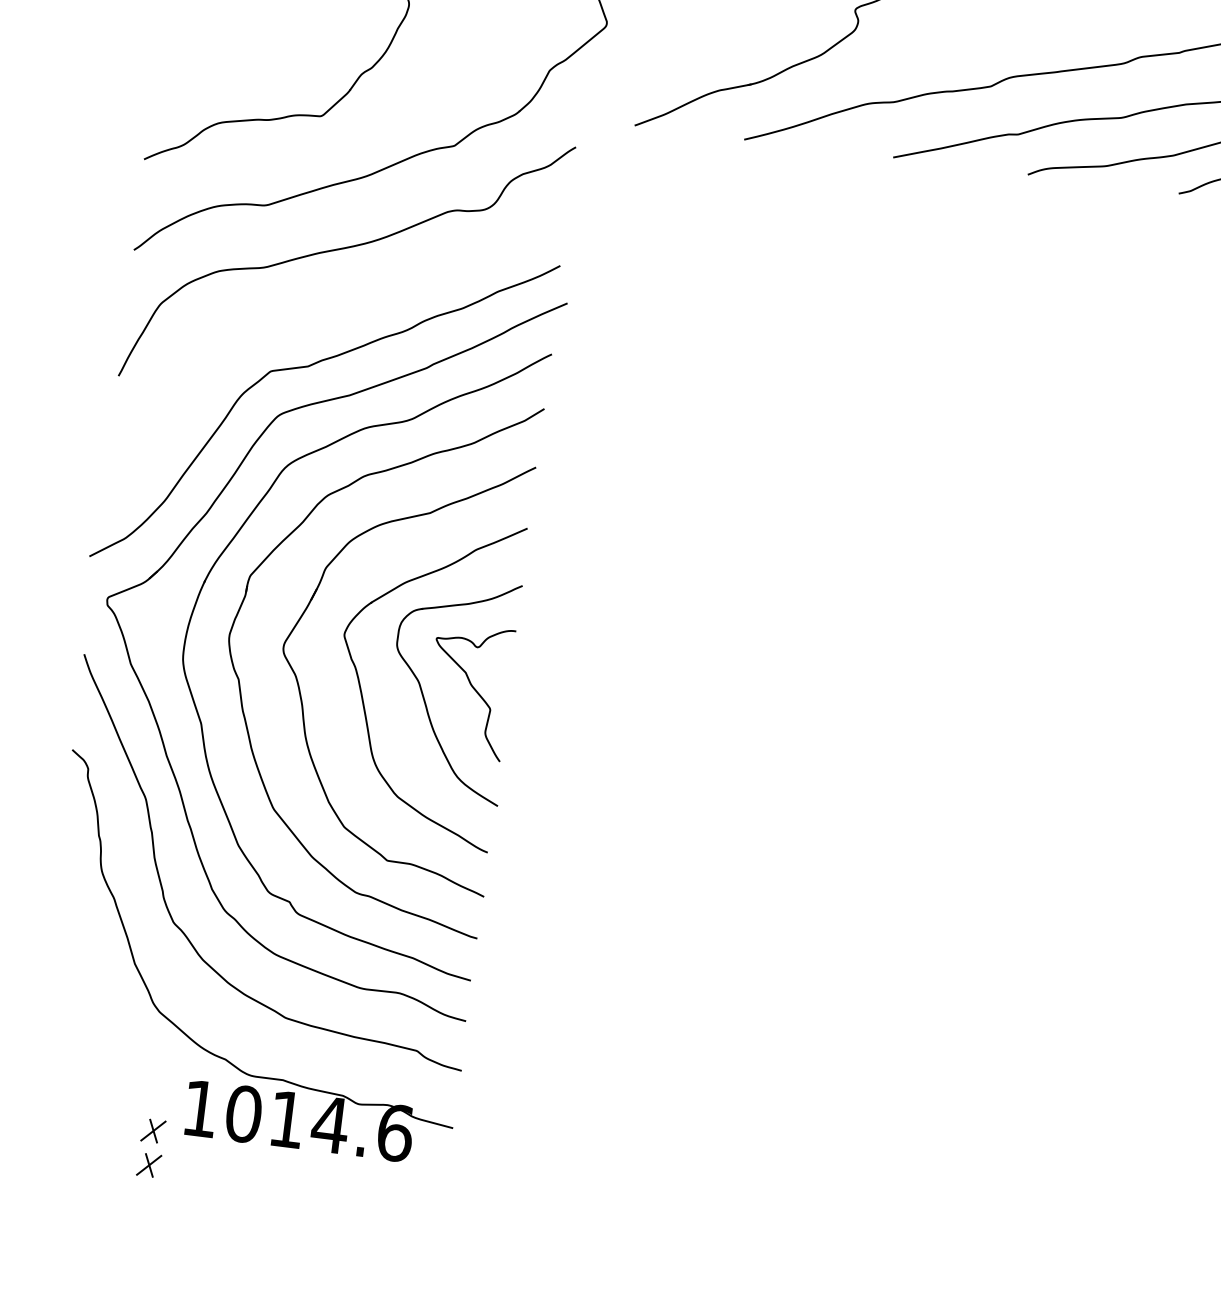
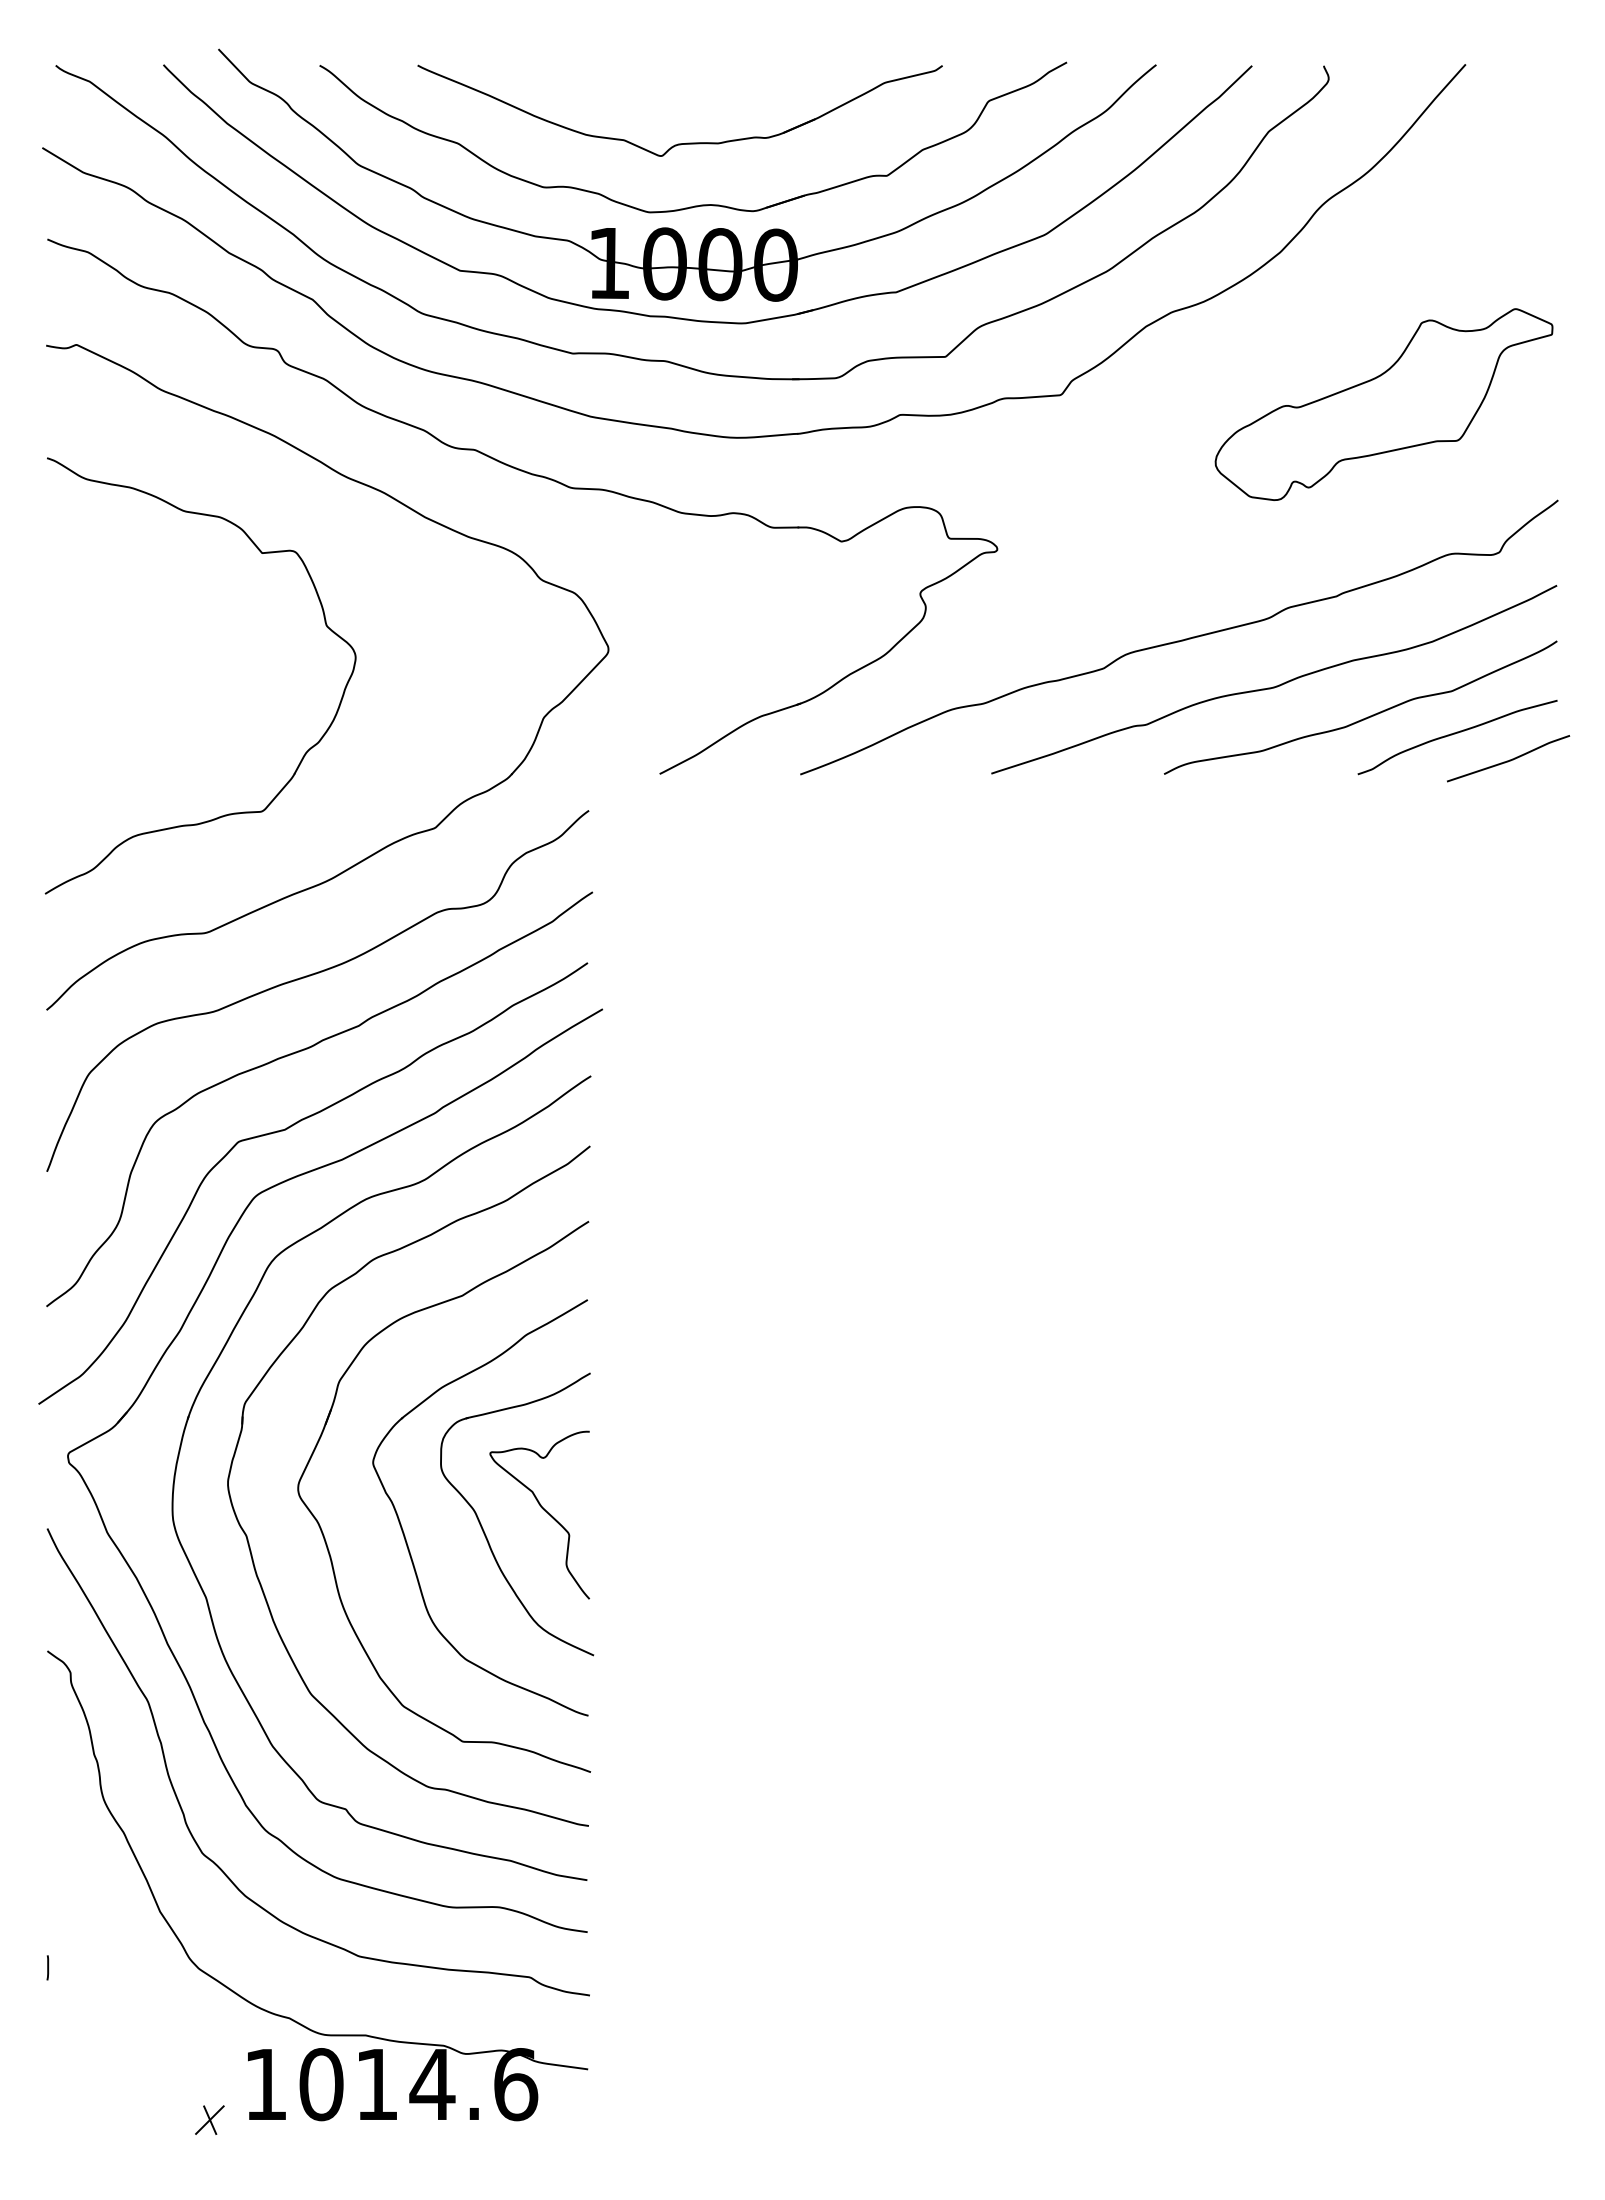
curve: (329, 307) -> (302, 1051), added
line: (41, 996) -> (47, 1967), added
part: (148, 1164) -> (209, 2163), removed

